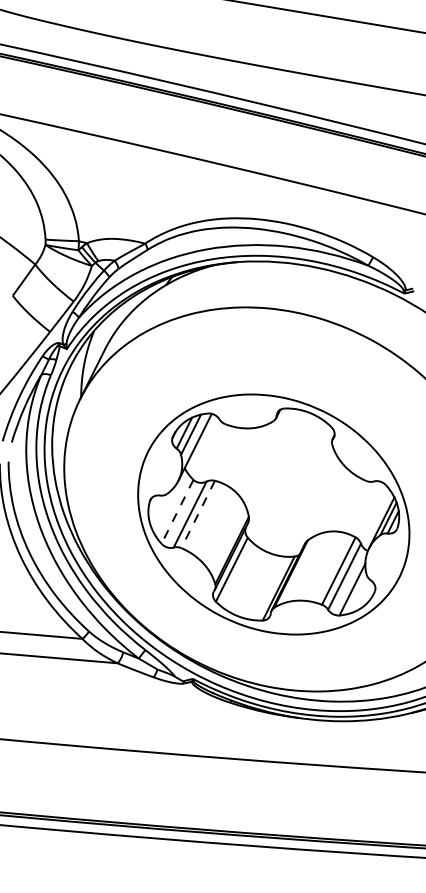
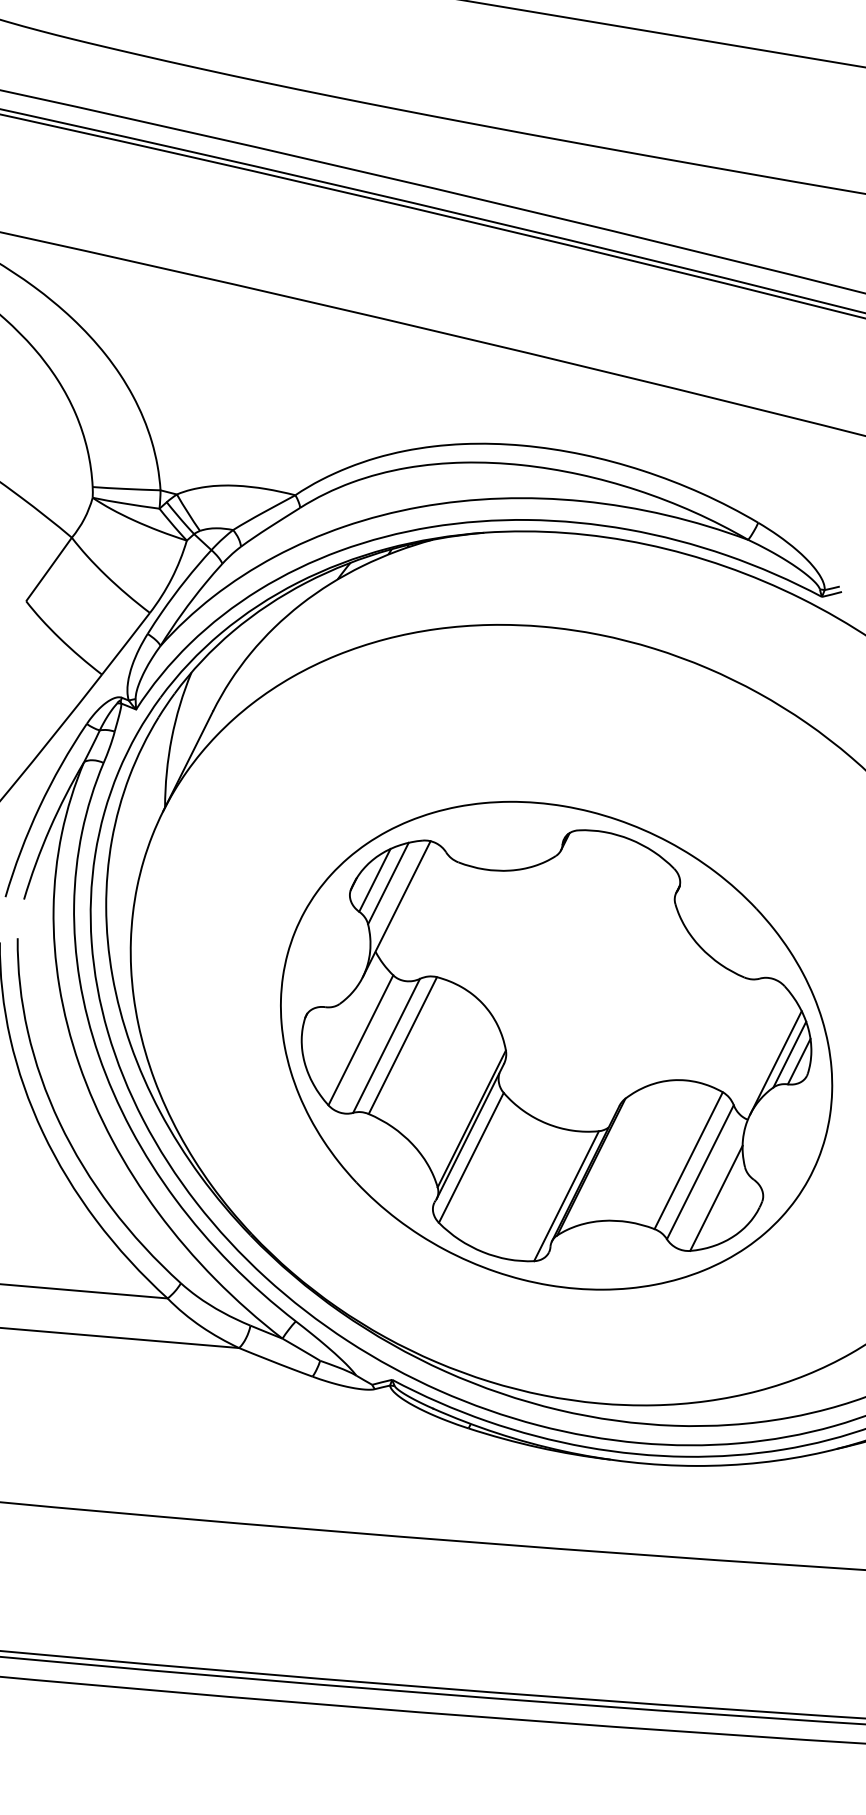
line: (177, 511) -> (360, 1039), dashed -> solid
line: (198, 514) -> (403, 1045), dashed -> solid

